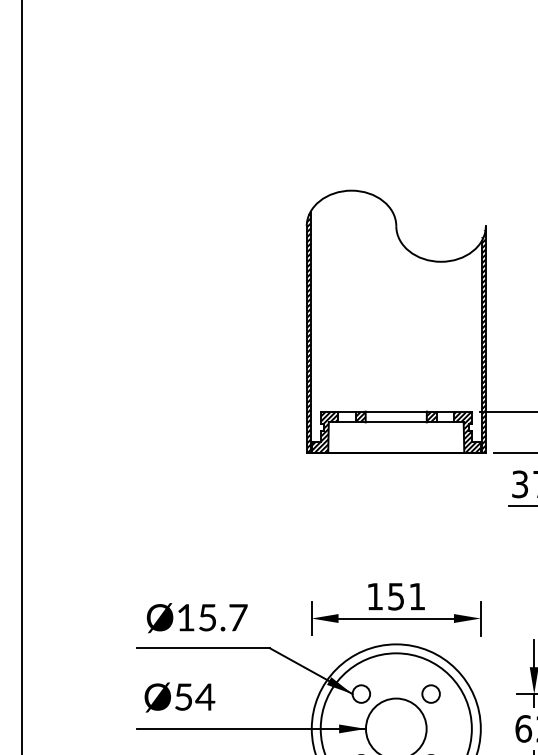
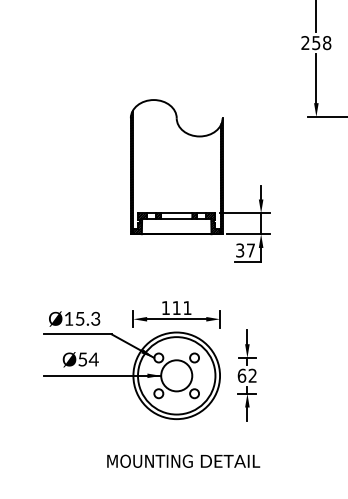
text: (395, 597) -> (176, 308), 151 -> 111
text: (237, 617) -> (95, 318), Ø15.7 -> Ø15.3
text: (179, 697) -> (80, 359), moved

